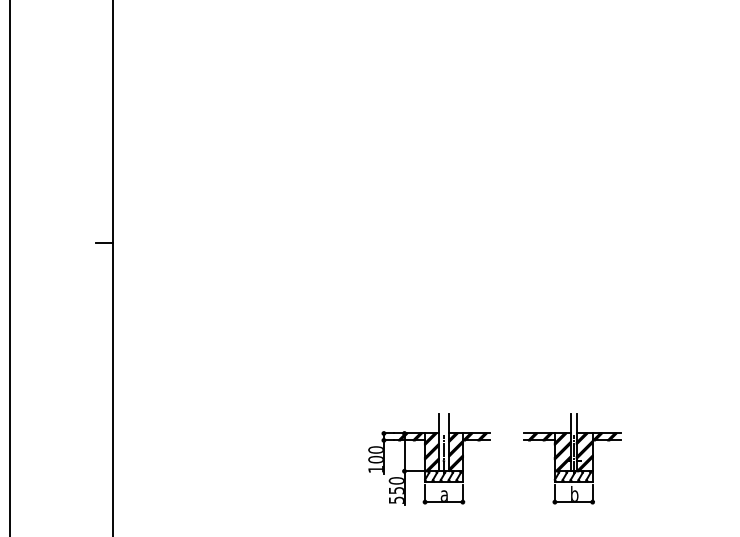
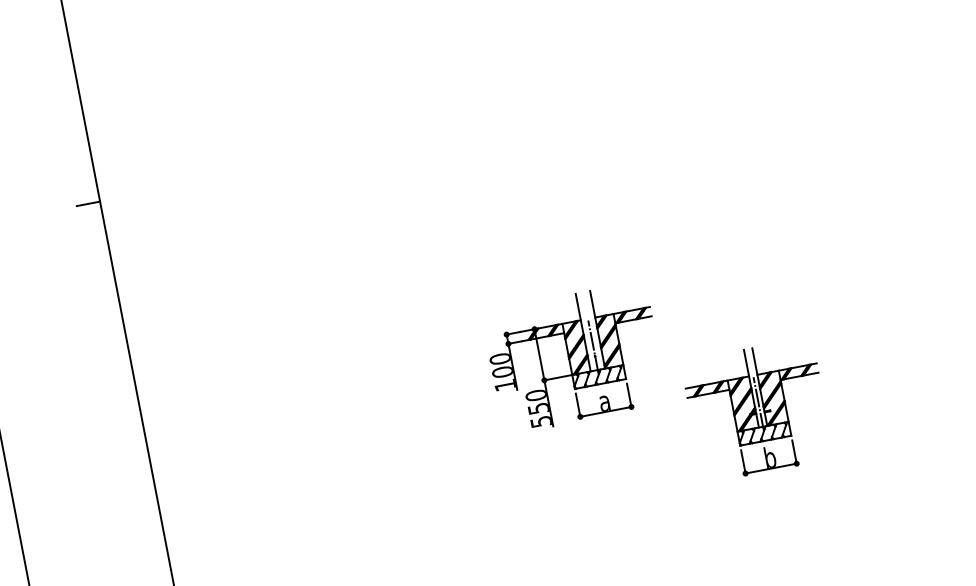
part: (572, 458) -> (758, 409), moved
part: (429, 459) -> (575, 357), moved

